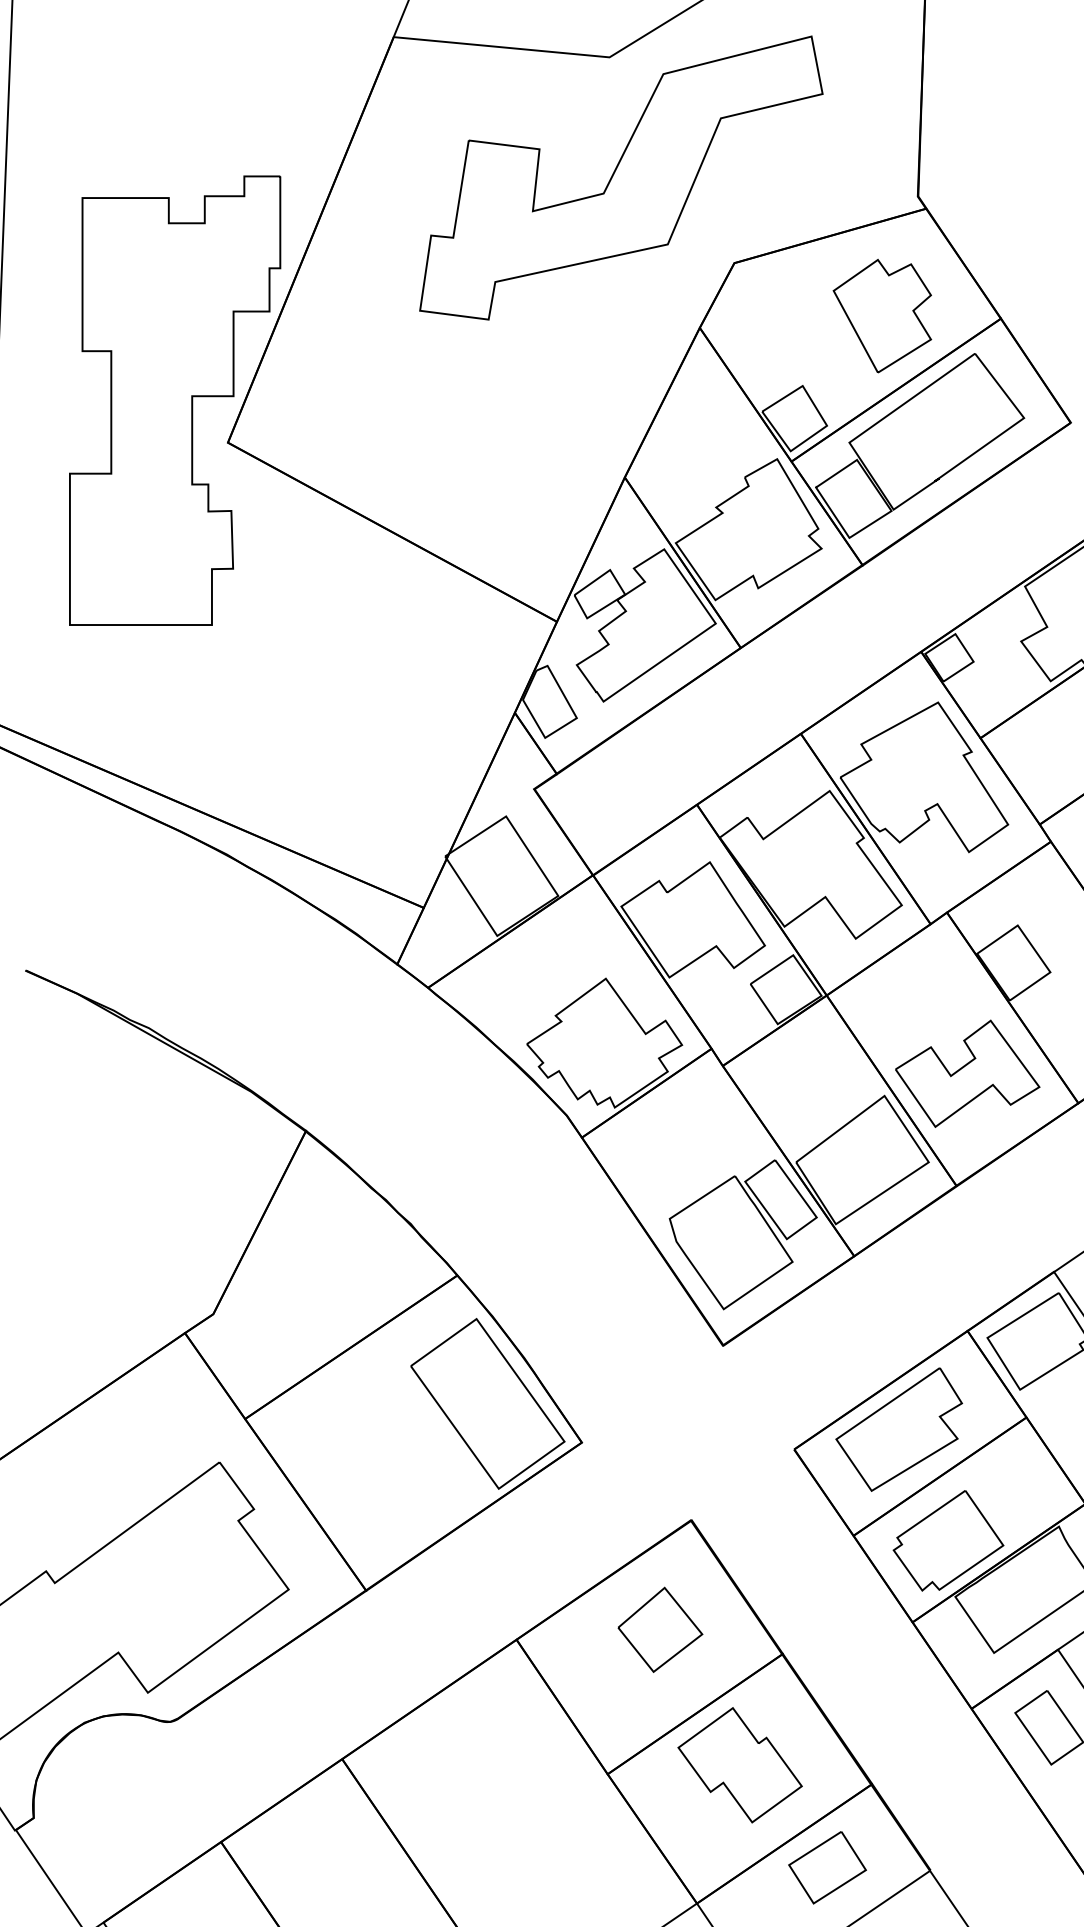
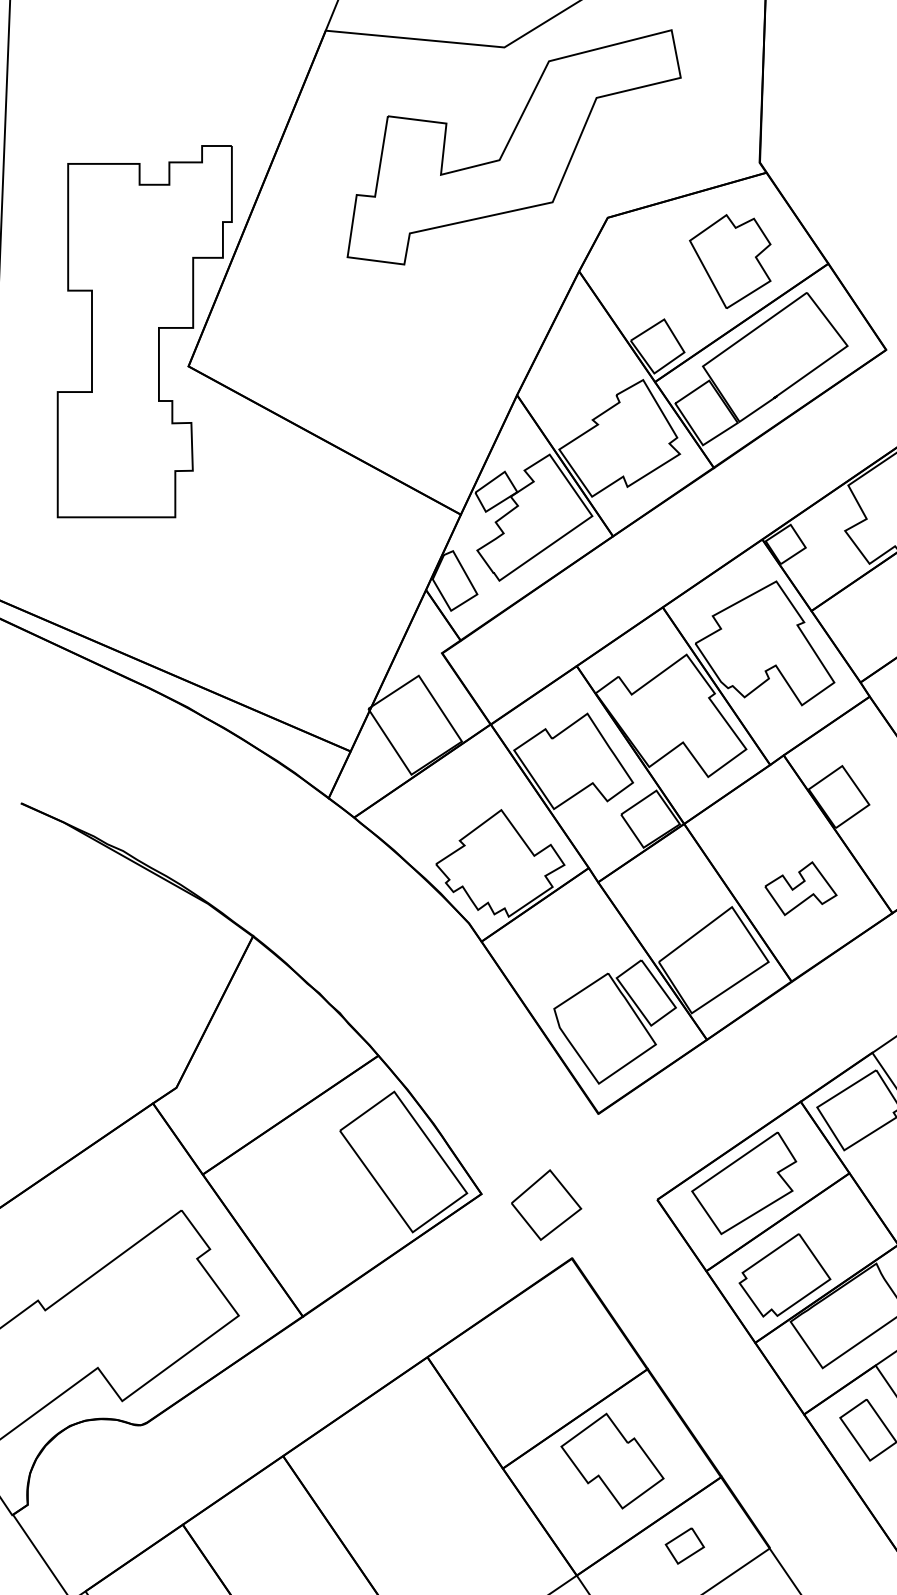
part: (967, 1073) -> (800, 888), size x0.6
part: (660, 1629) -> (546, 1204), moved
part: (827, 1867) -> (684, 1545), size x0.6

